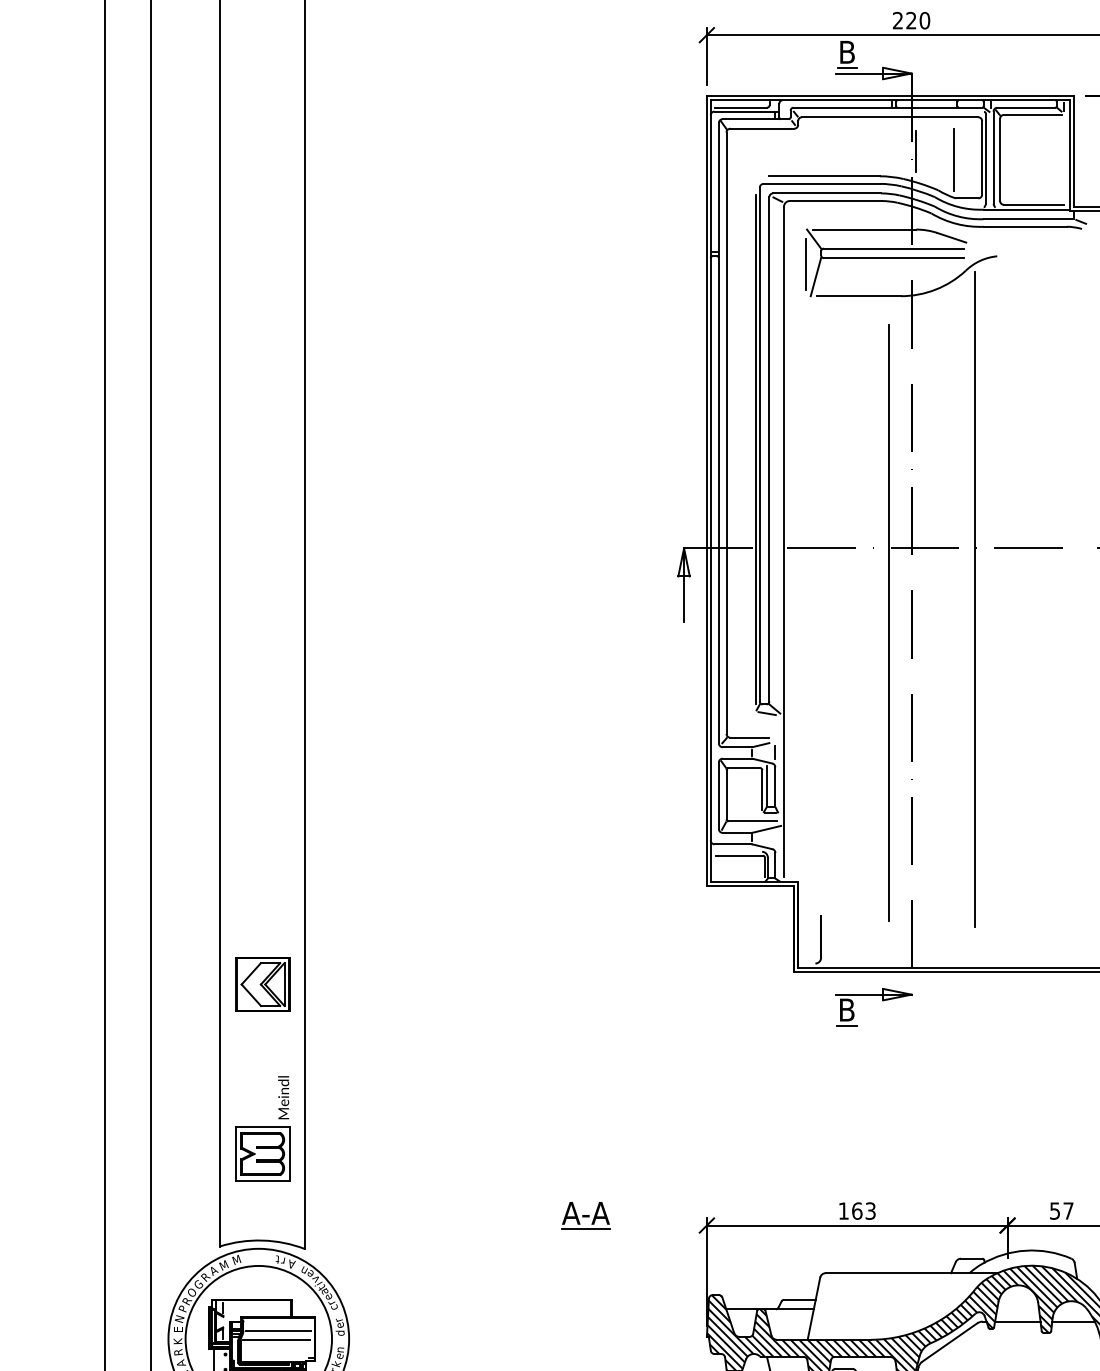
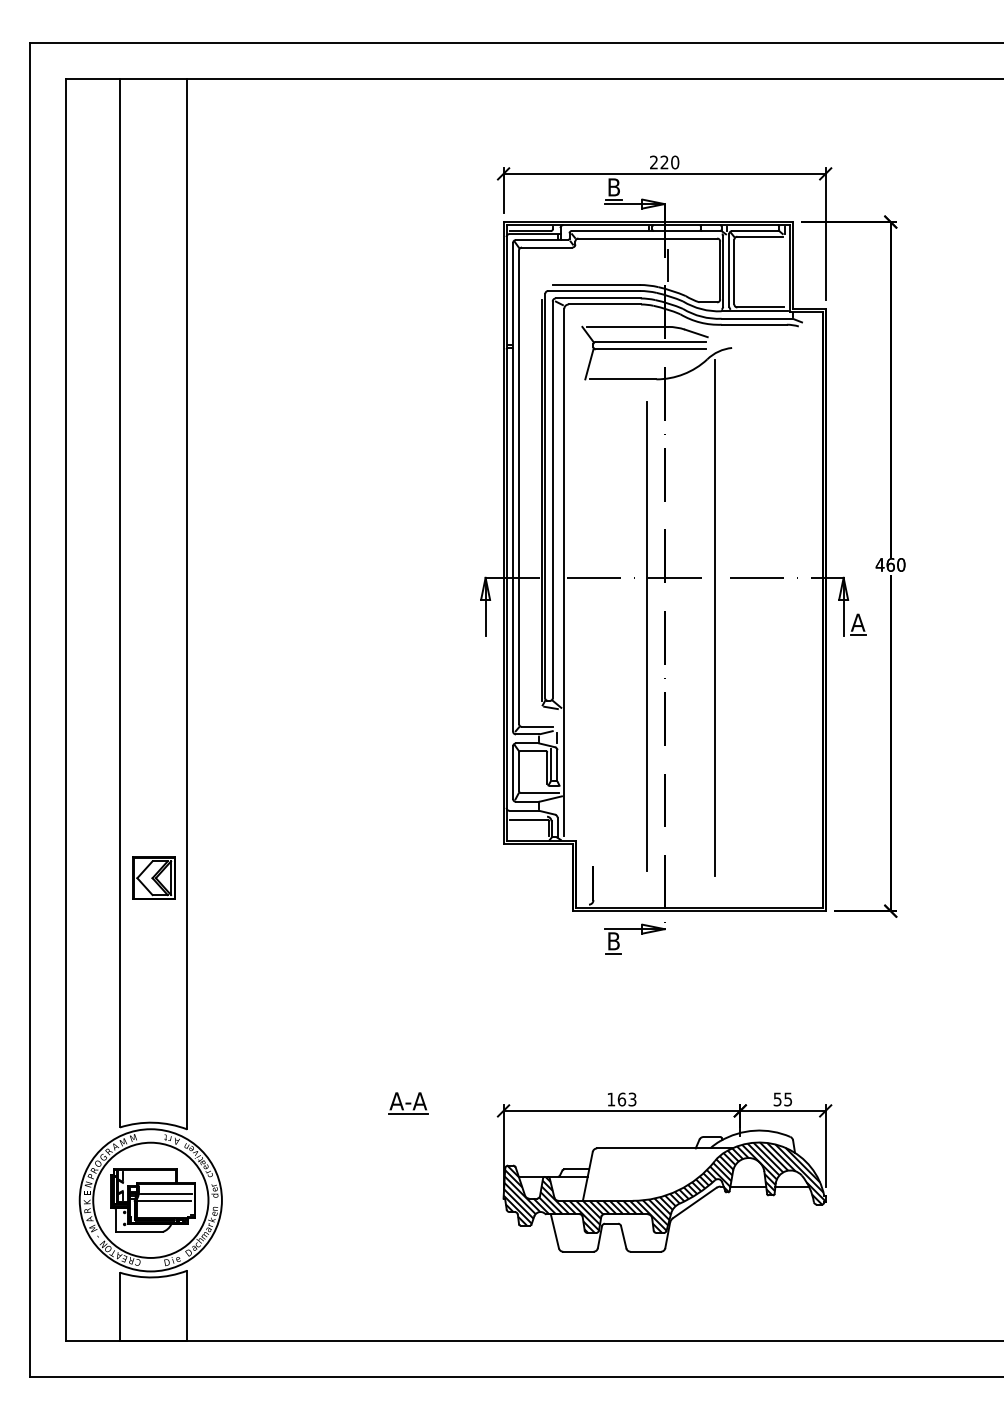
line: (953, 159) -> (697, 271), removed
line: (805, 264) -> (581, 354), removed
part: (262, 983) -> (153, 877), moved
part: (262, 1128) -> (153, 1034), removed
text: (1068, 1211) -> (788, 1099), 57 -> 55

